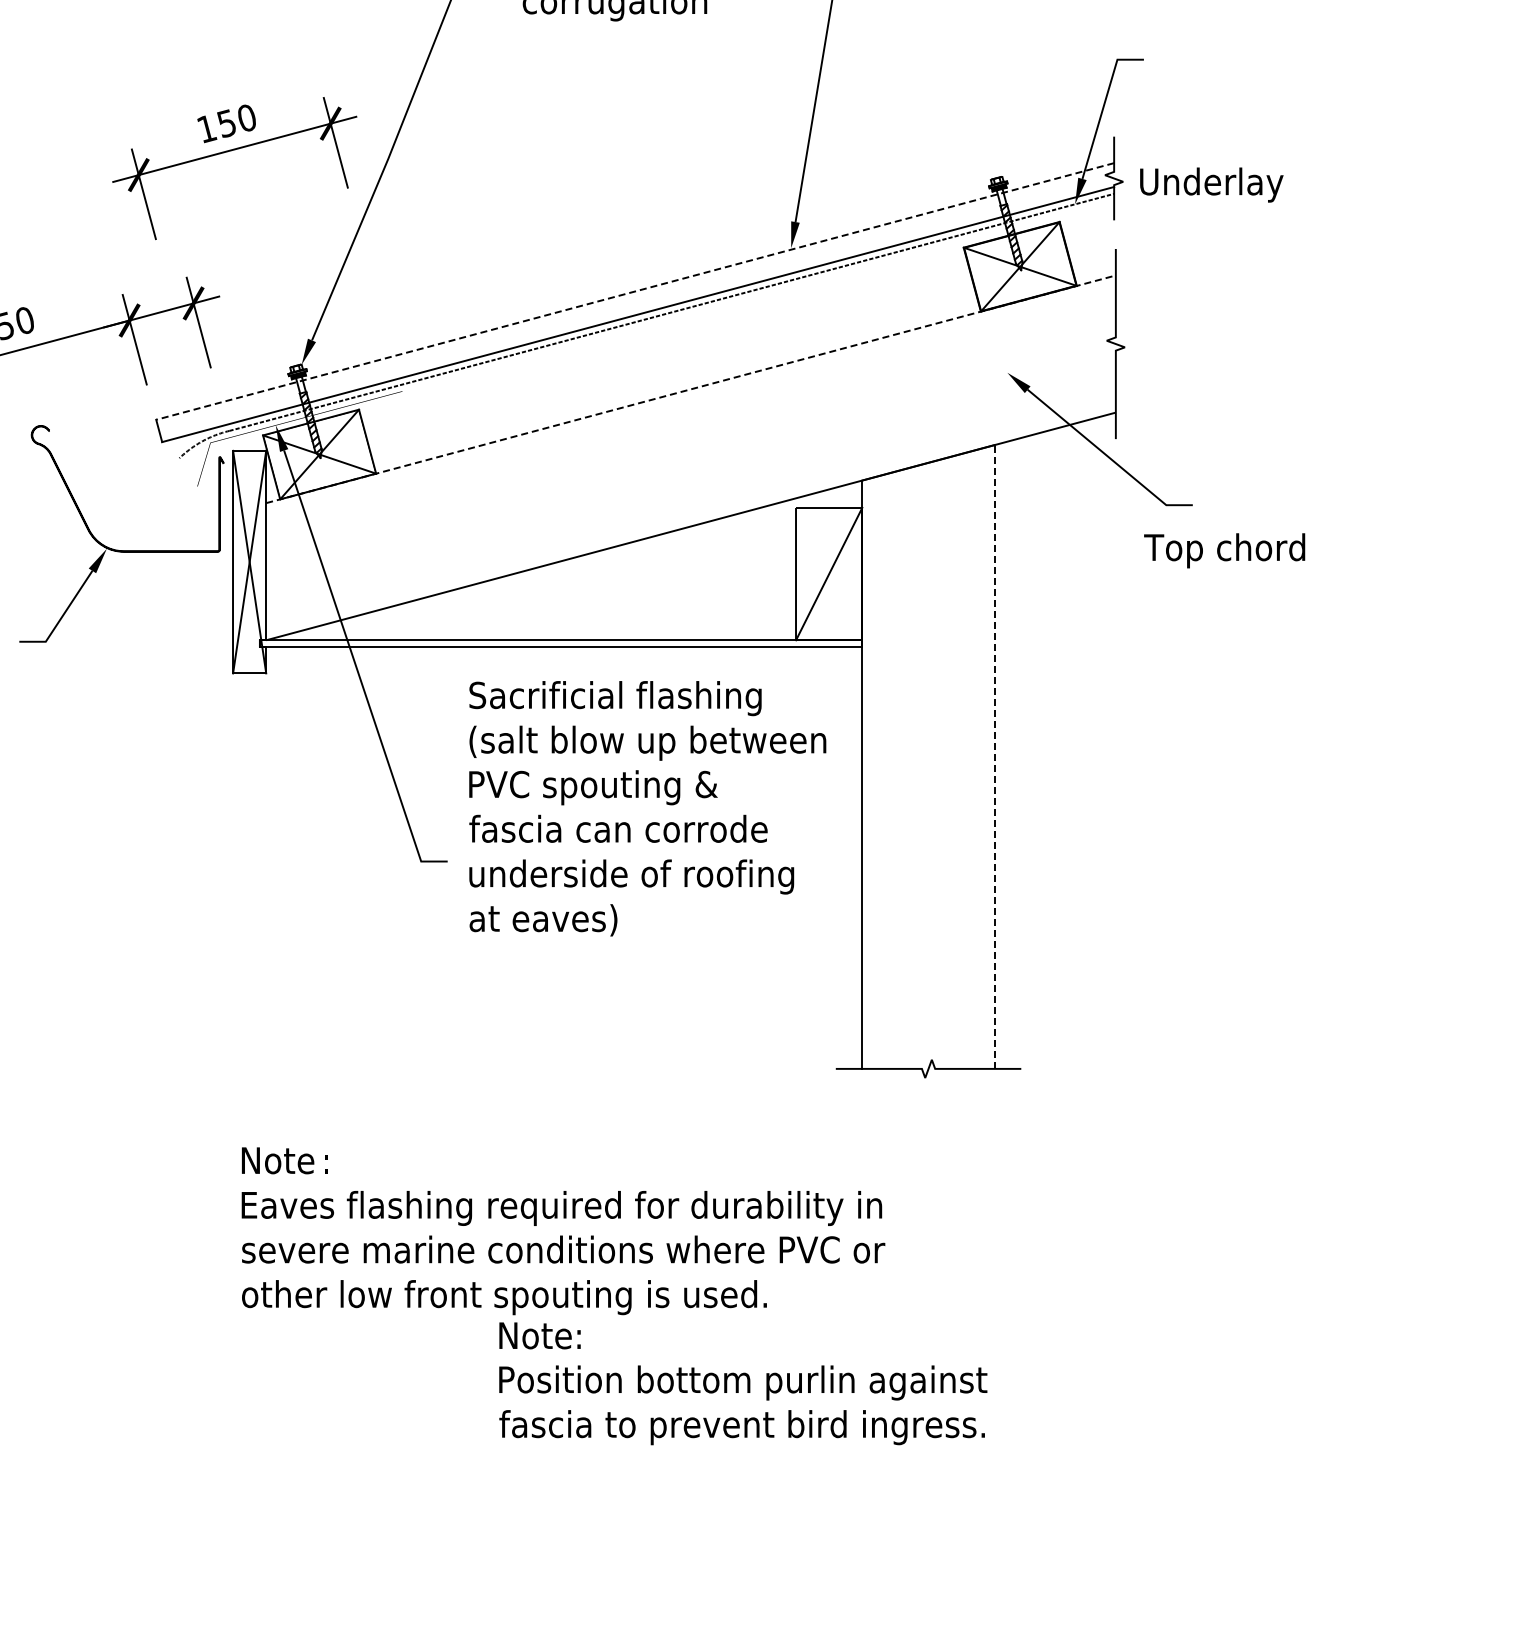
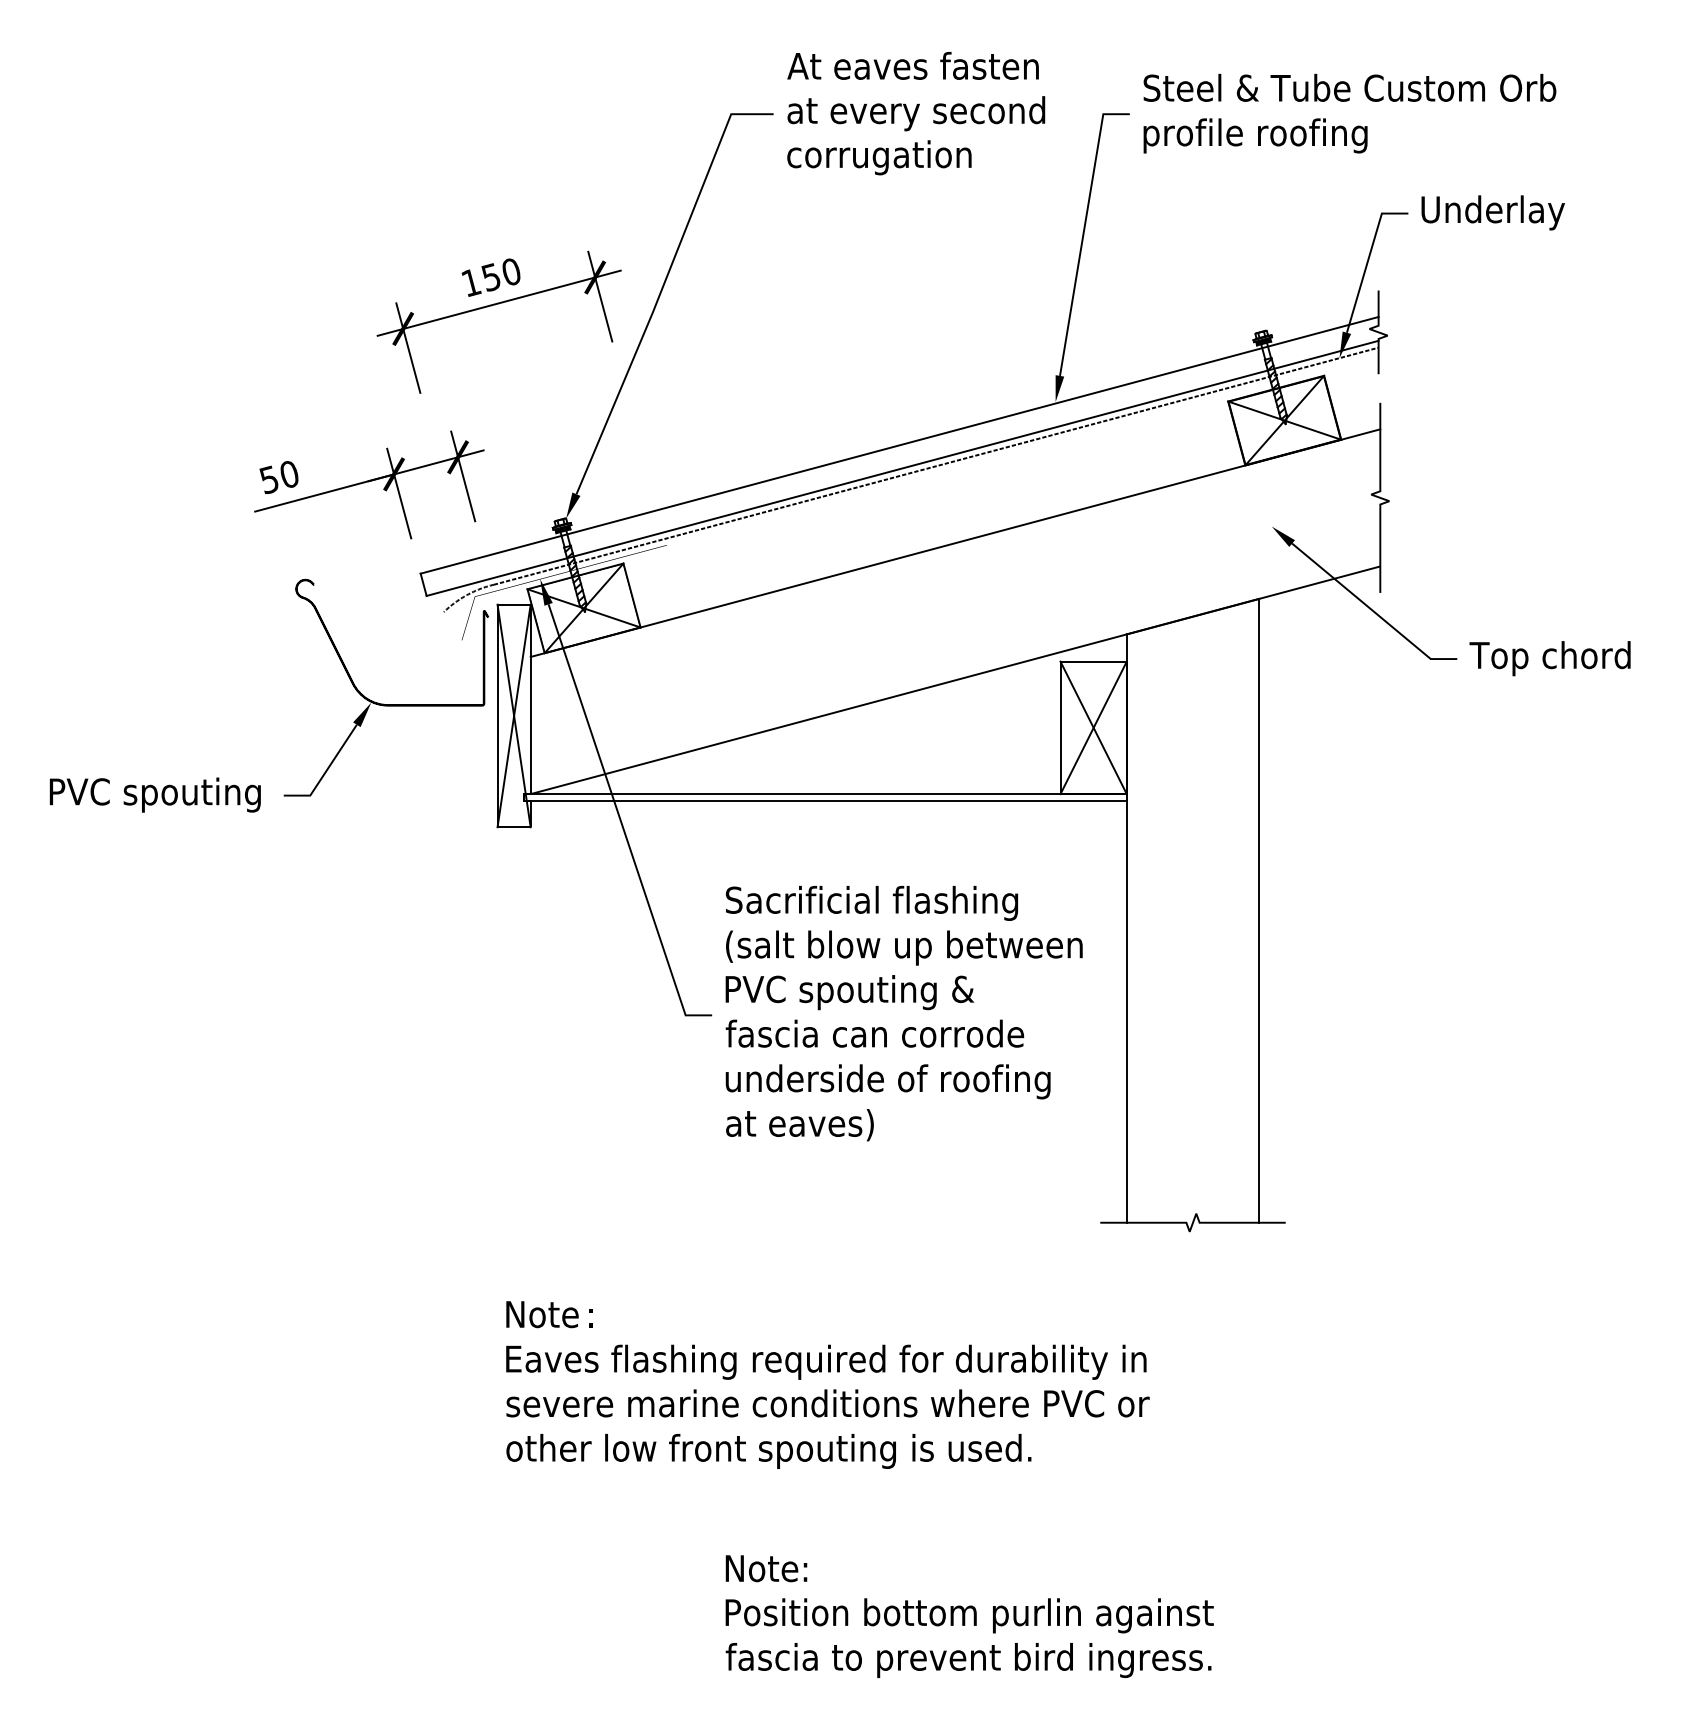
text: (1211, 184) -> (1492, 212), moved
line: (635, 291) -> (899, 445), dashed -> solid
line: (691, 389) -> (955, 543), dashed -> solid
text: (1224, 550) -> (1549, 658), moved
line: (829, 573) -> (1093, 727), added
line: (995, 756) -> (1259, 910), dashed -> solid
text: (647, 808) -> (903, 1013), moved
text: (743, 1383) -> (969, 1616), moved

